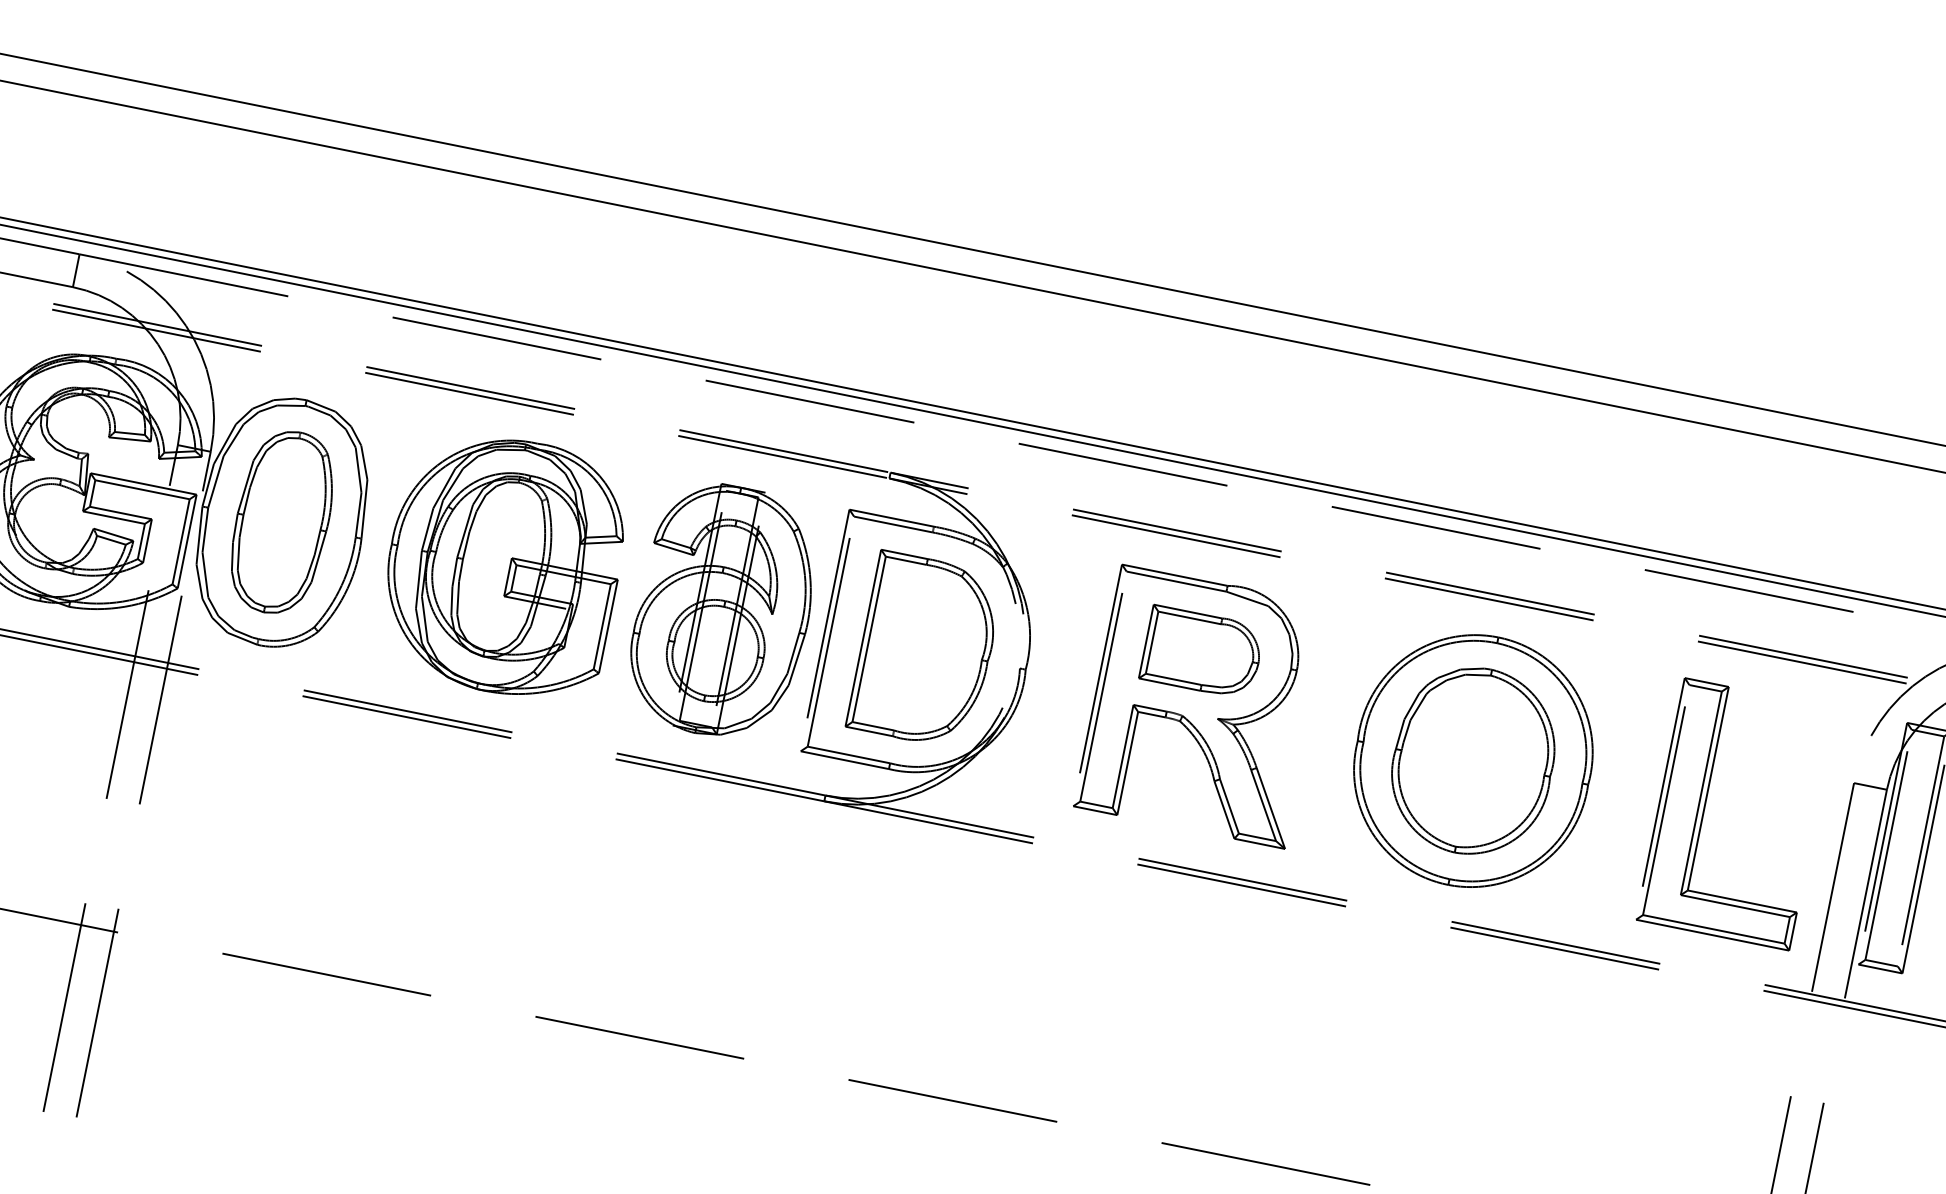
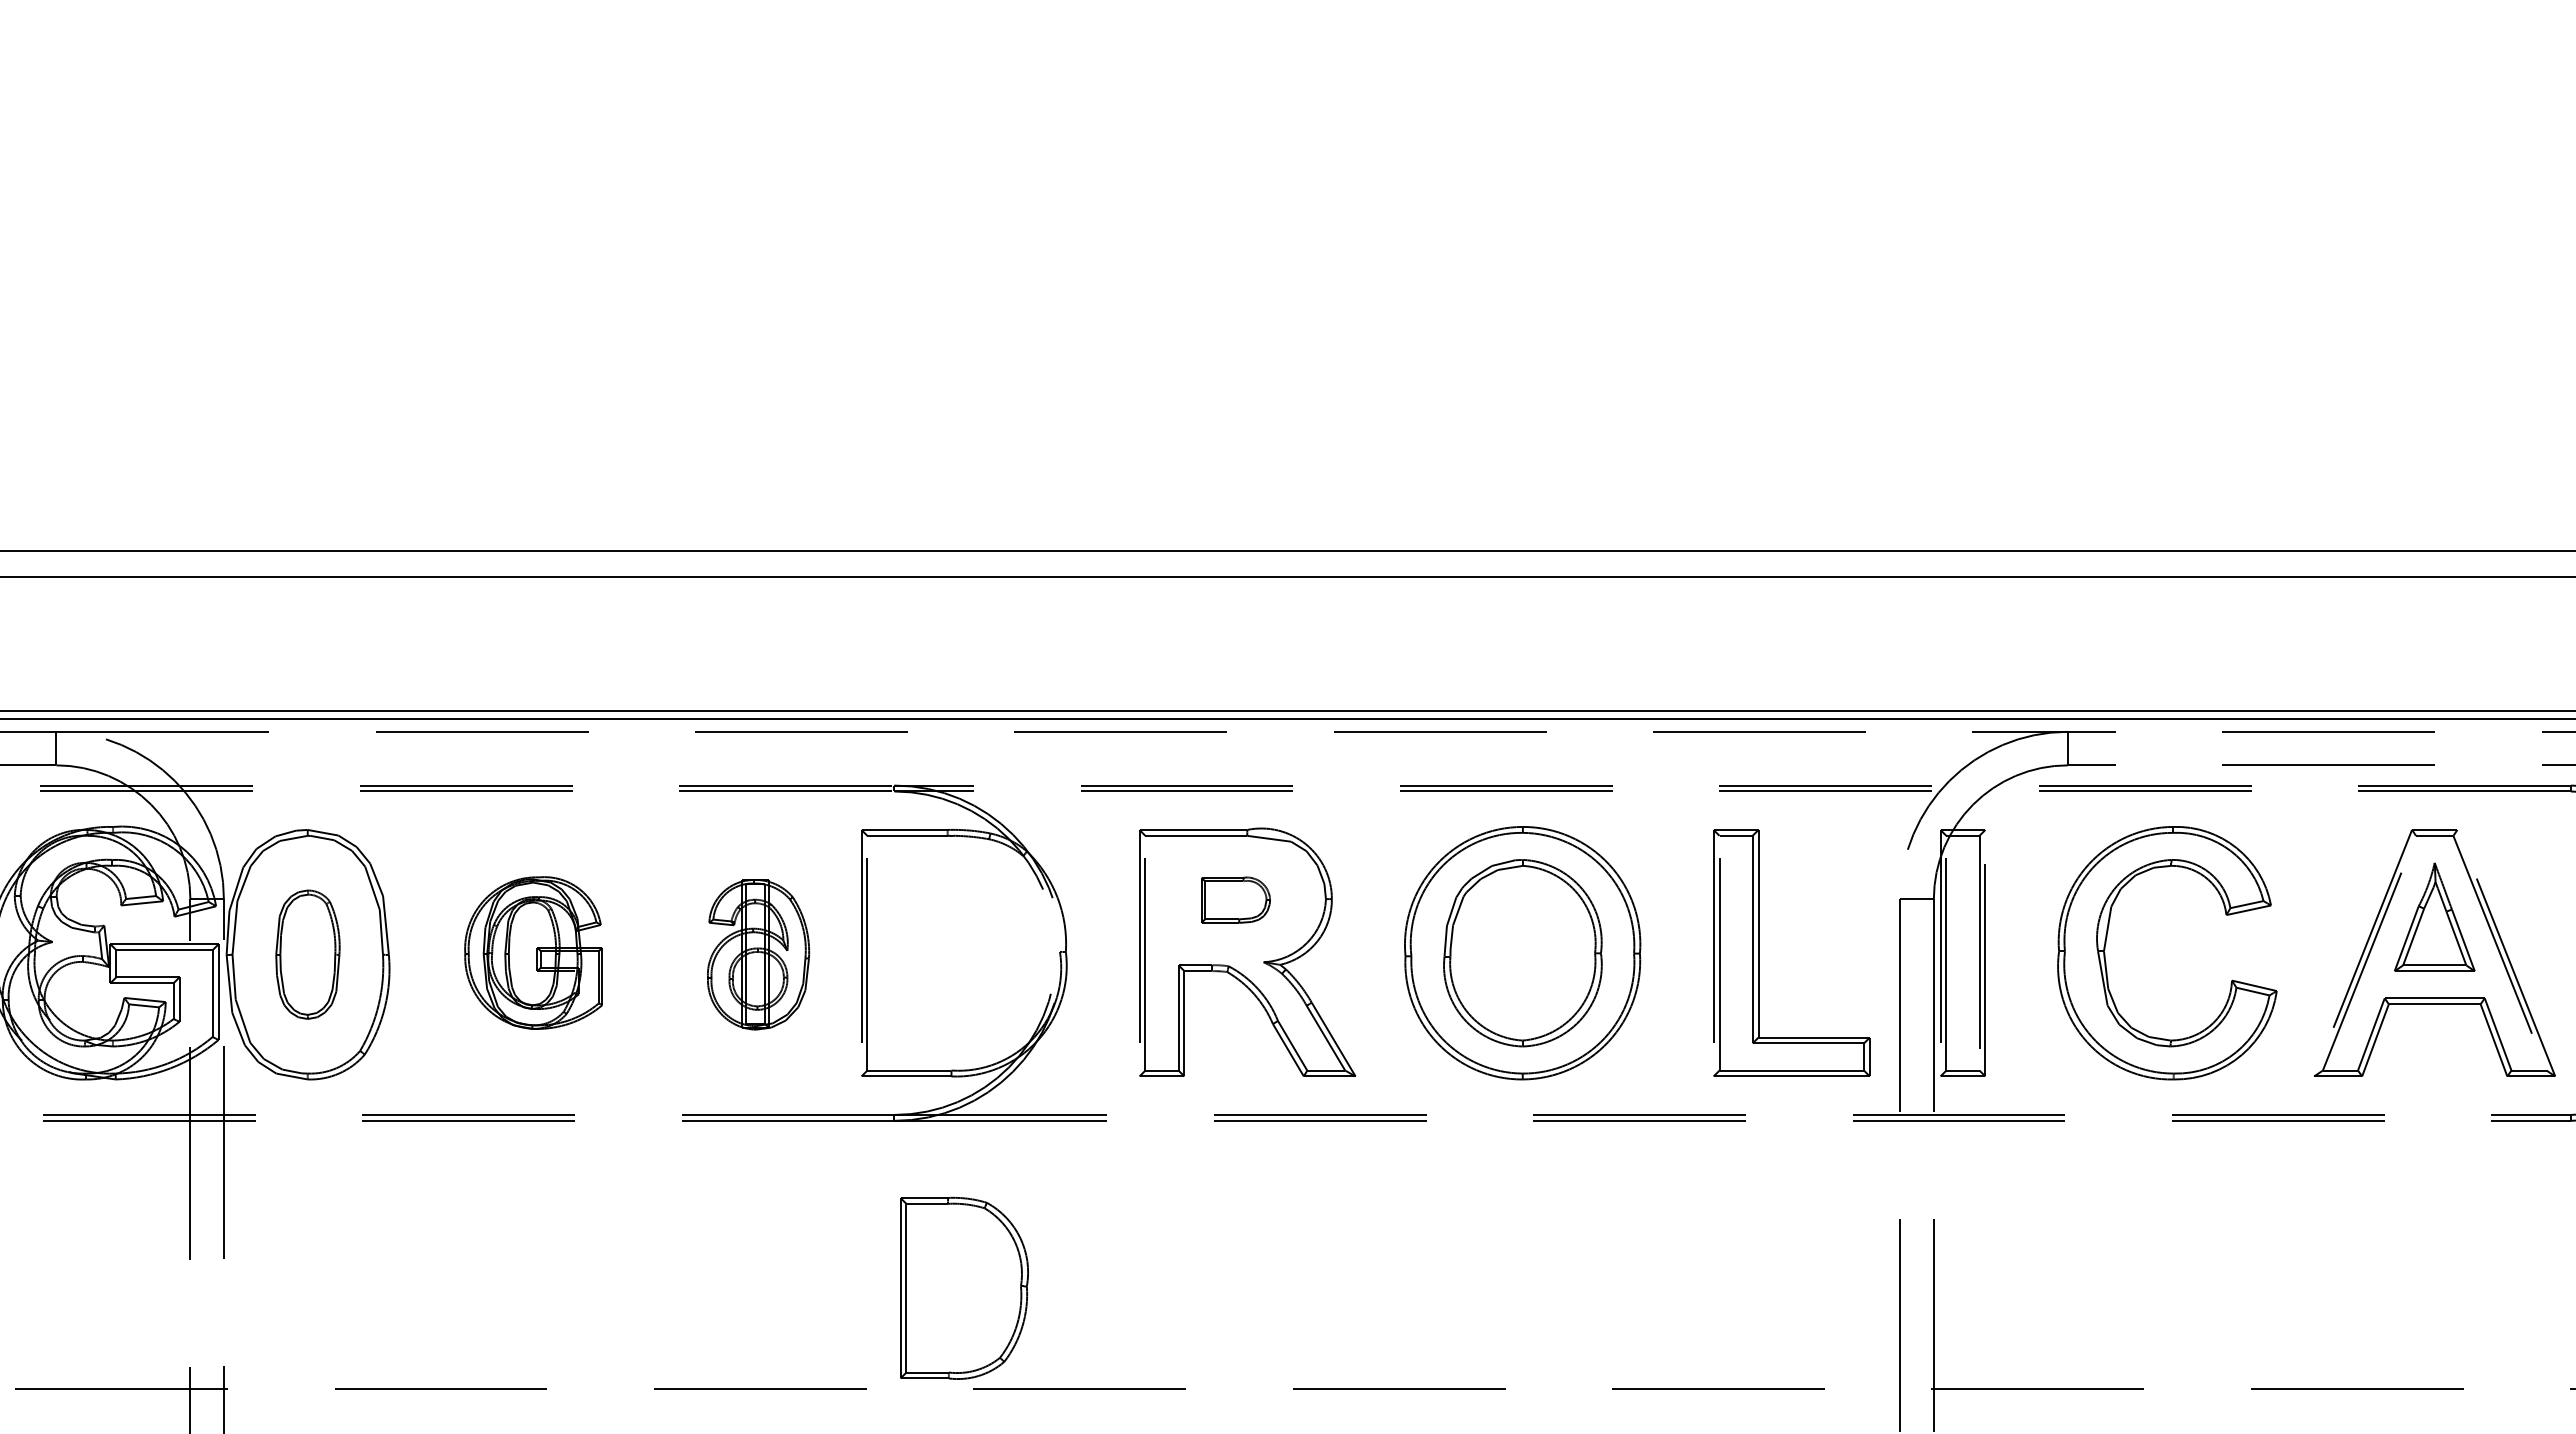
part: (281, 522) -> (307, 954), size x0.7
part: (503, 564) -> (533, 952), size x0.6
part: (723, 611) -> (758, 954), size x0.6
part: (926, 650) -> (964, 1287), moved
part: (1202, 651) -> (1235, 899), size x0.6

